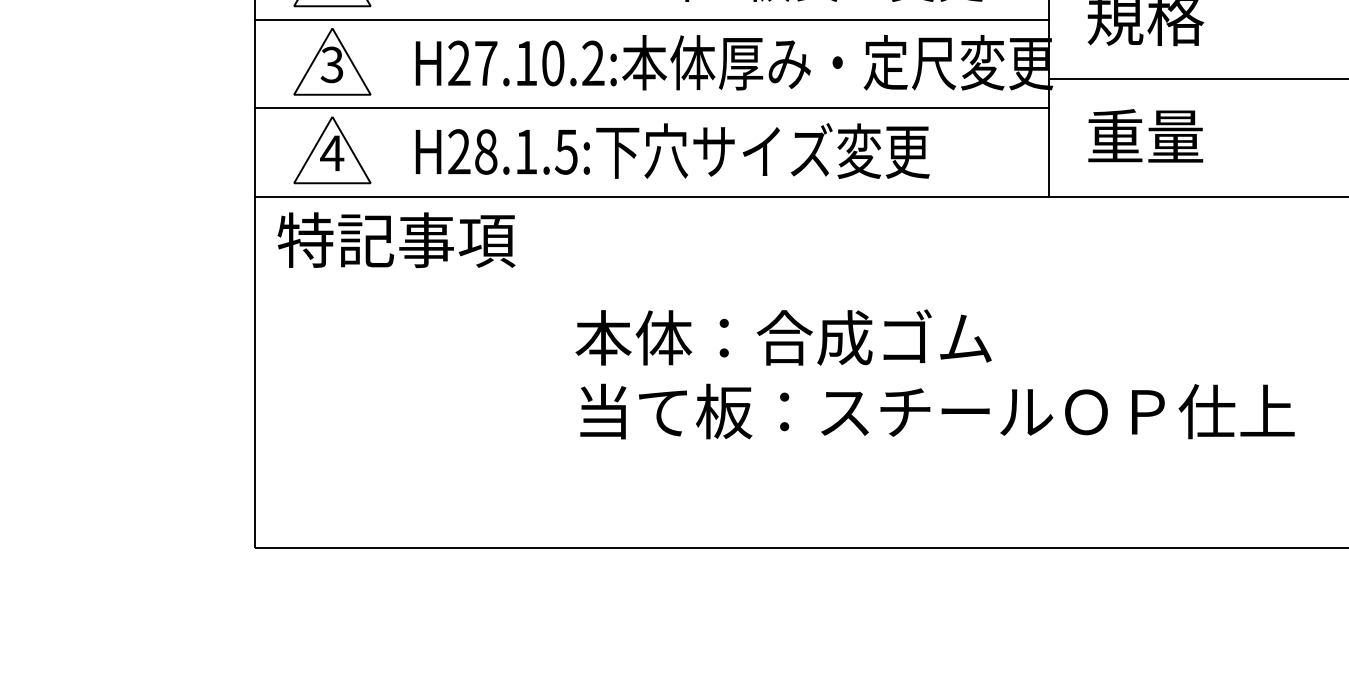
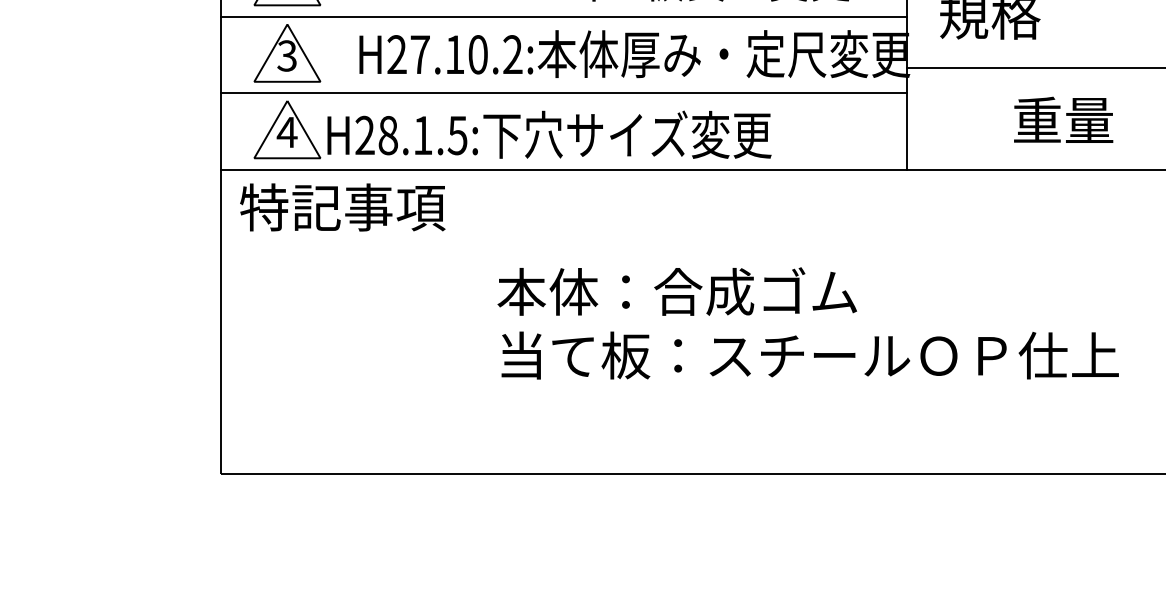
text: (1145, 135) -> (1063, 119), moved
text: (672, 150) -> (549, 134), moved

